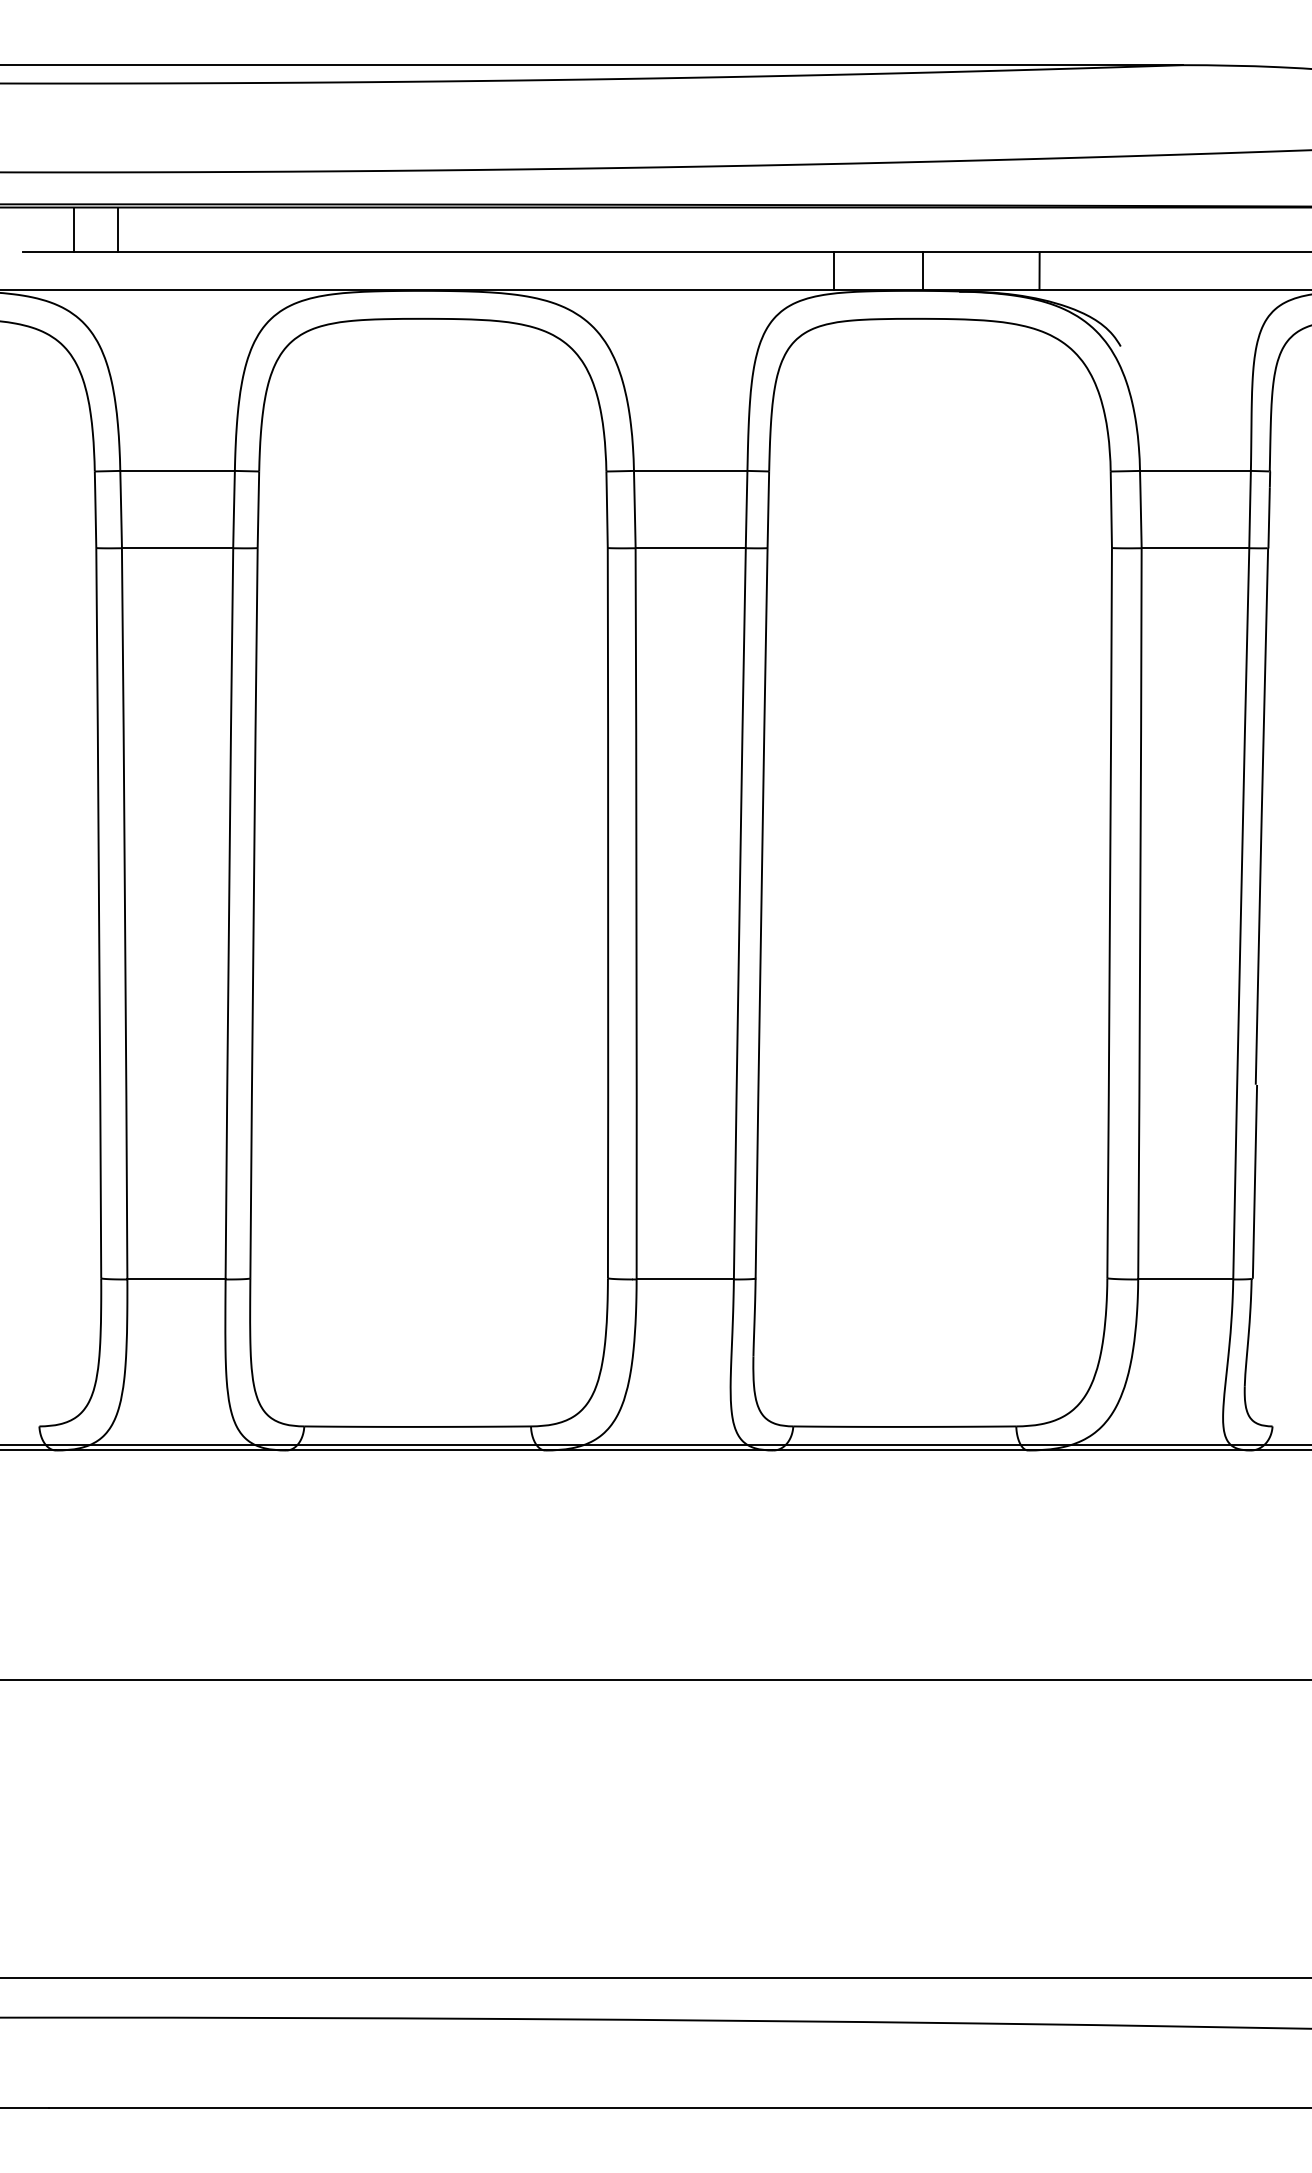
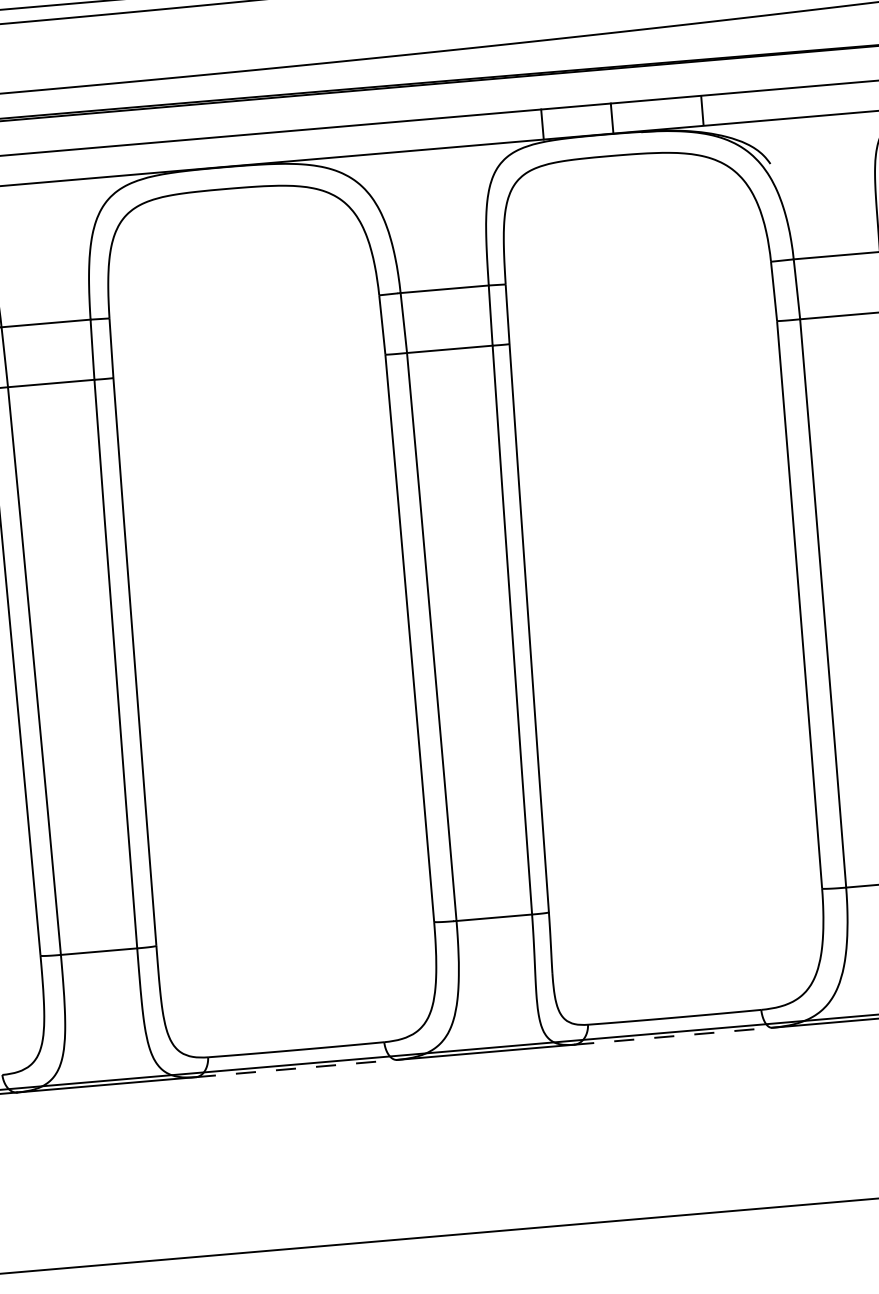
line: (415, 1450) -> (296, 1068), solid -> dashed
line: (901, 1450) -> (673, 1036), solid -> dashed

